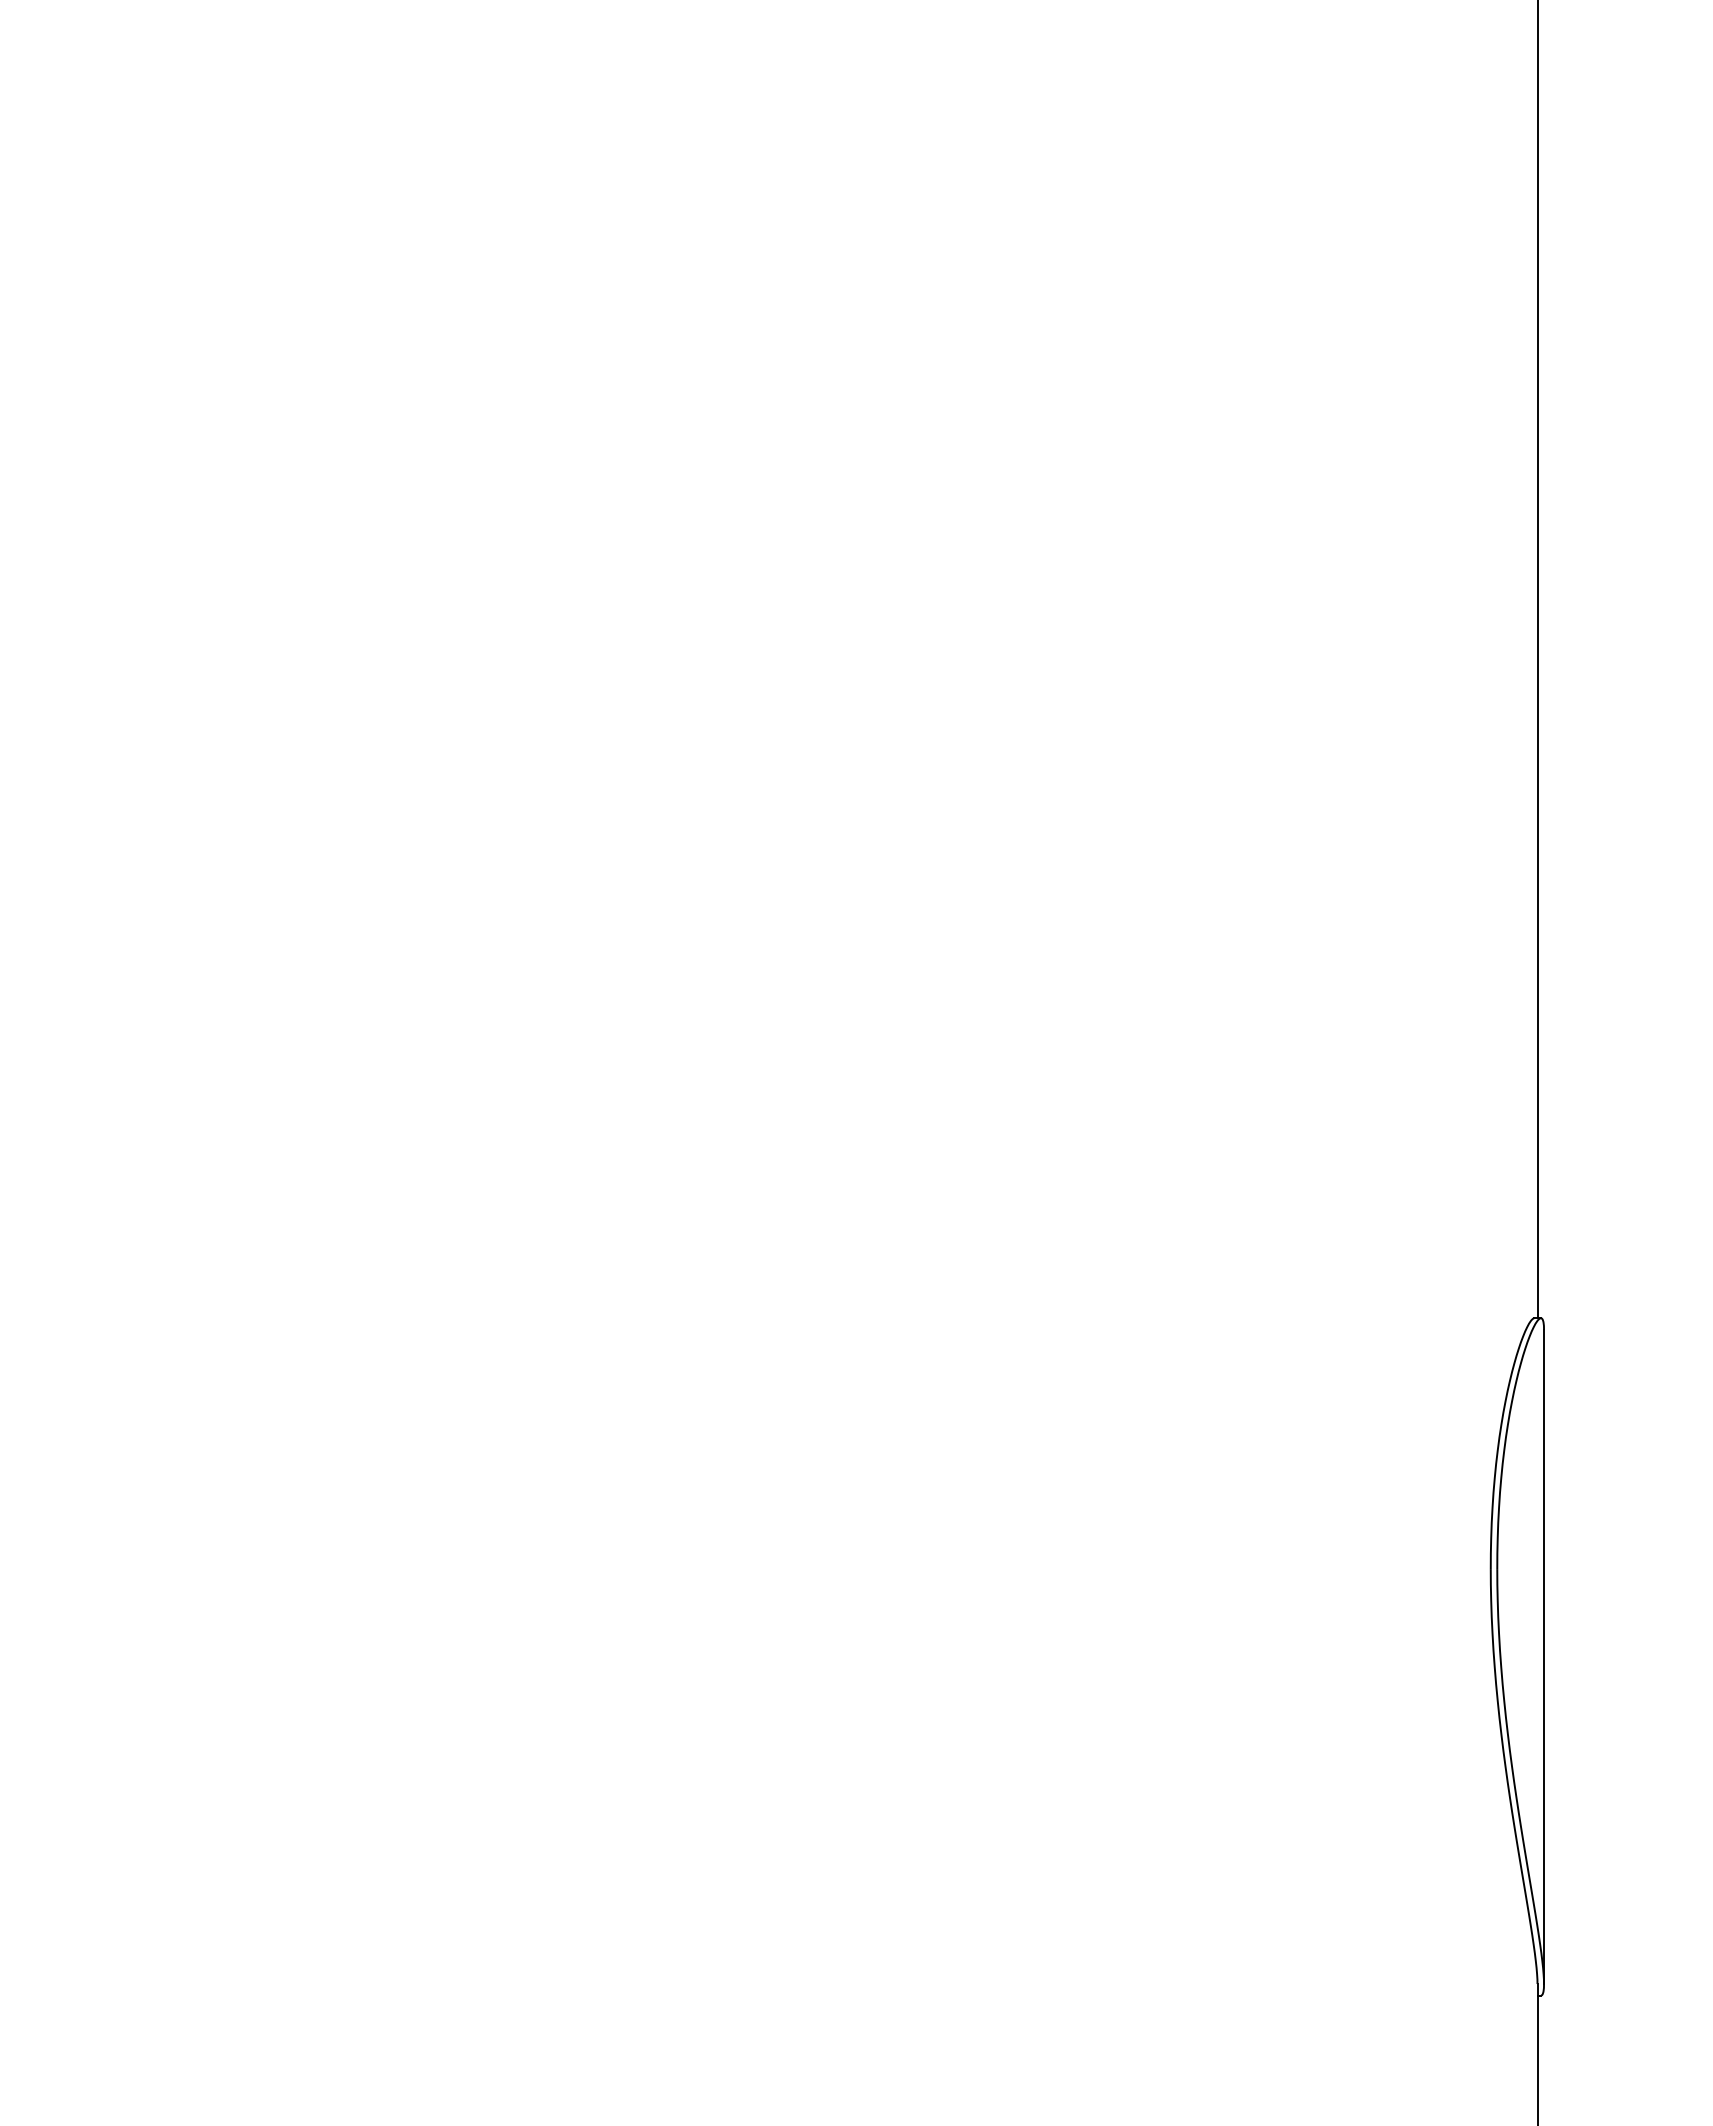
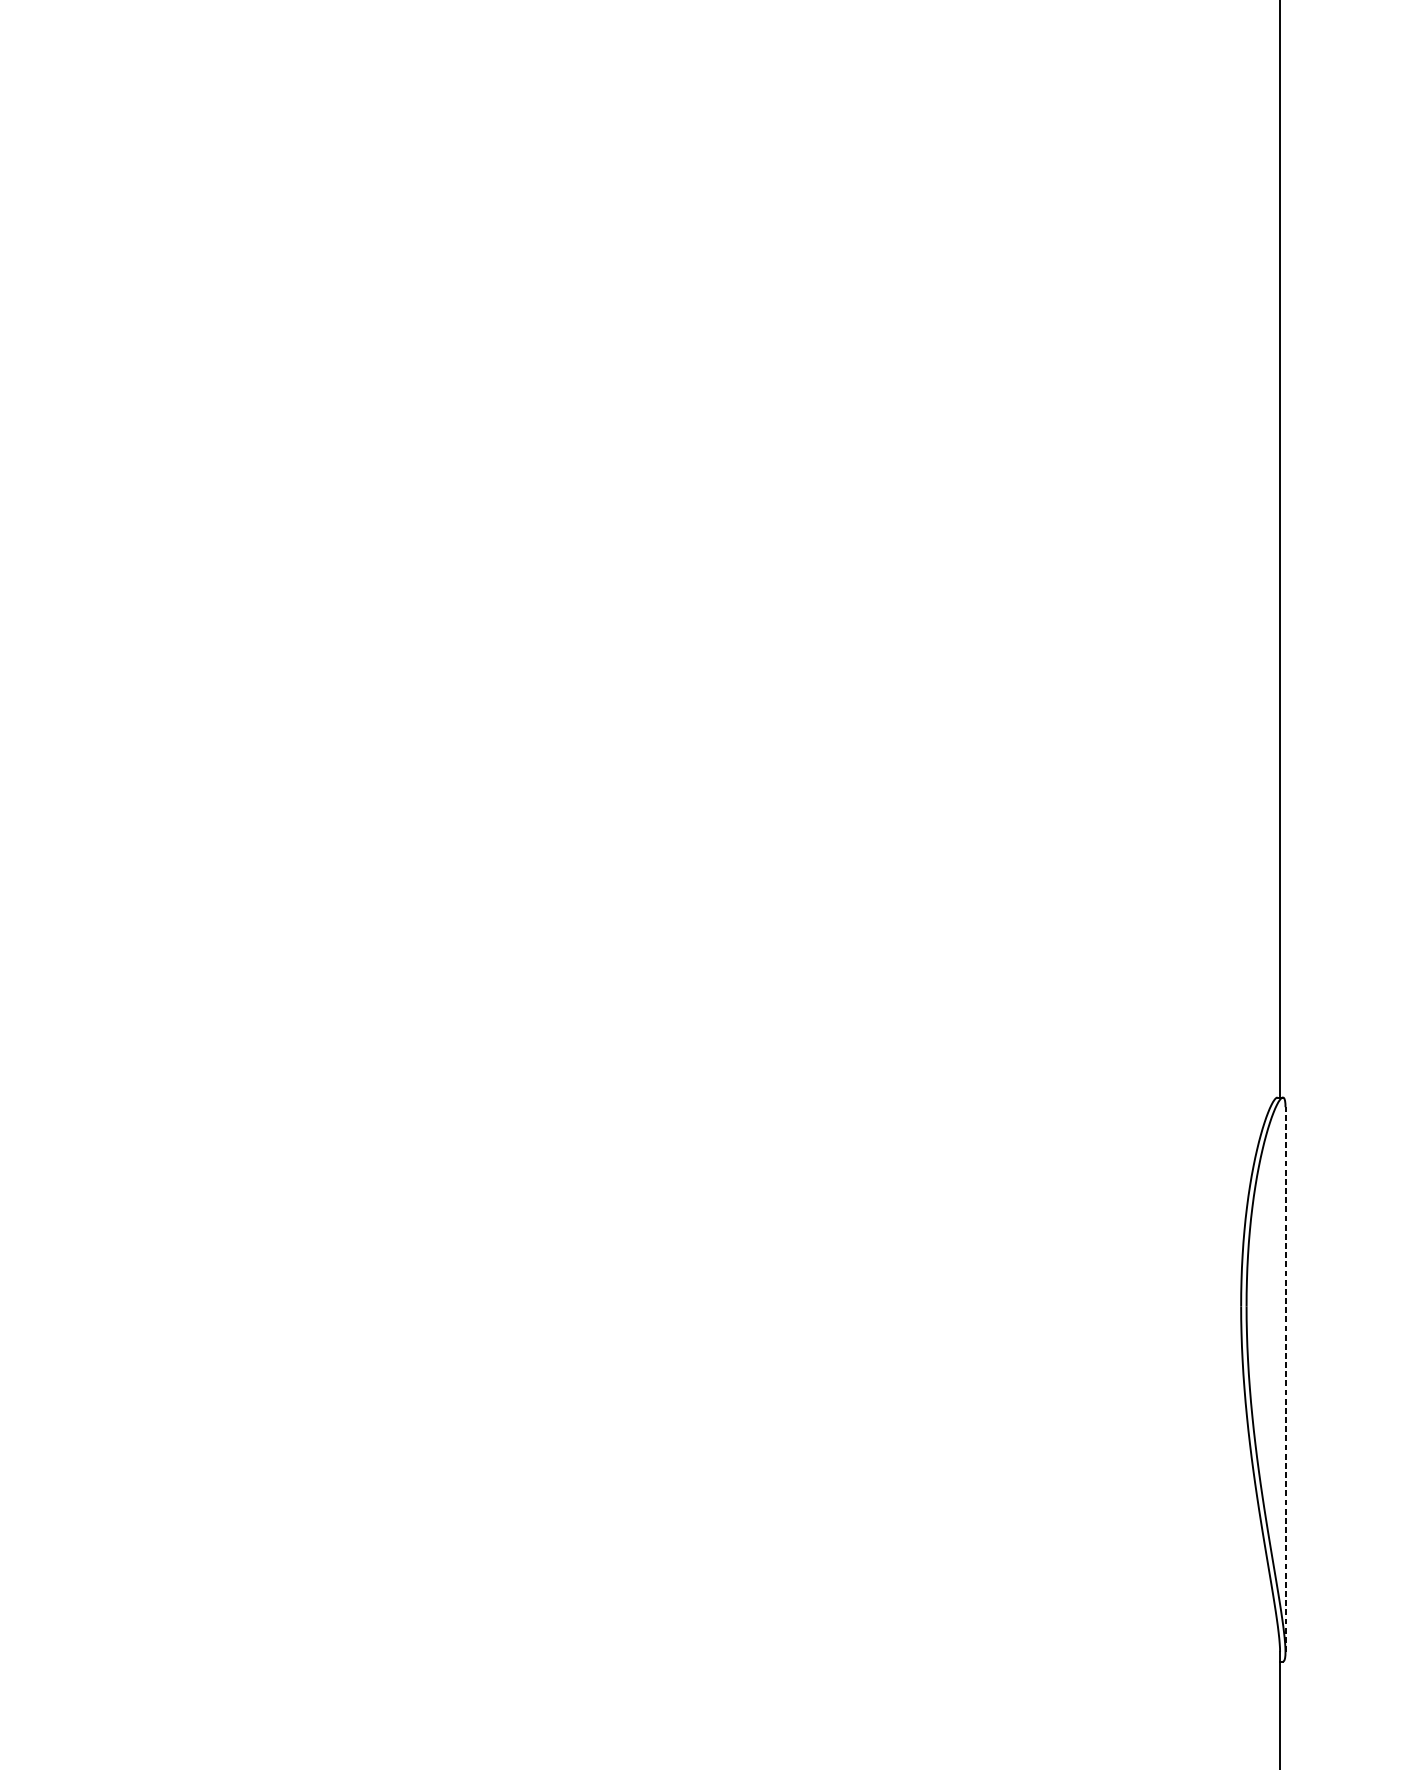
line: (1544, 1656) -> (1285, 1379), solid -> dashed

